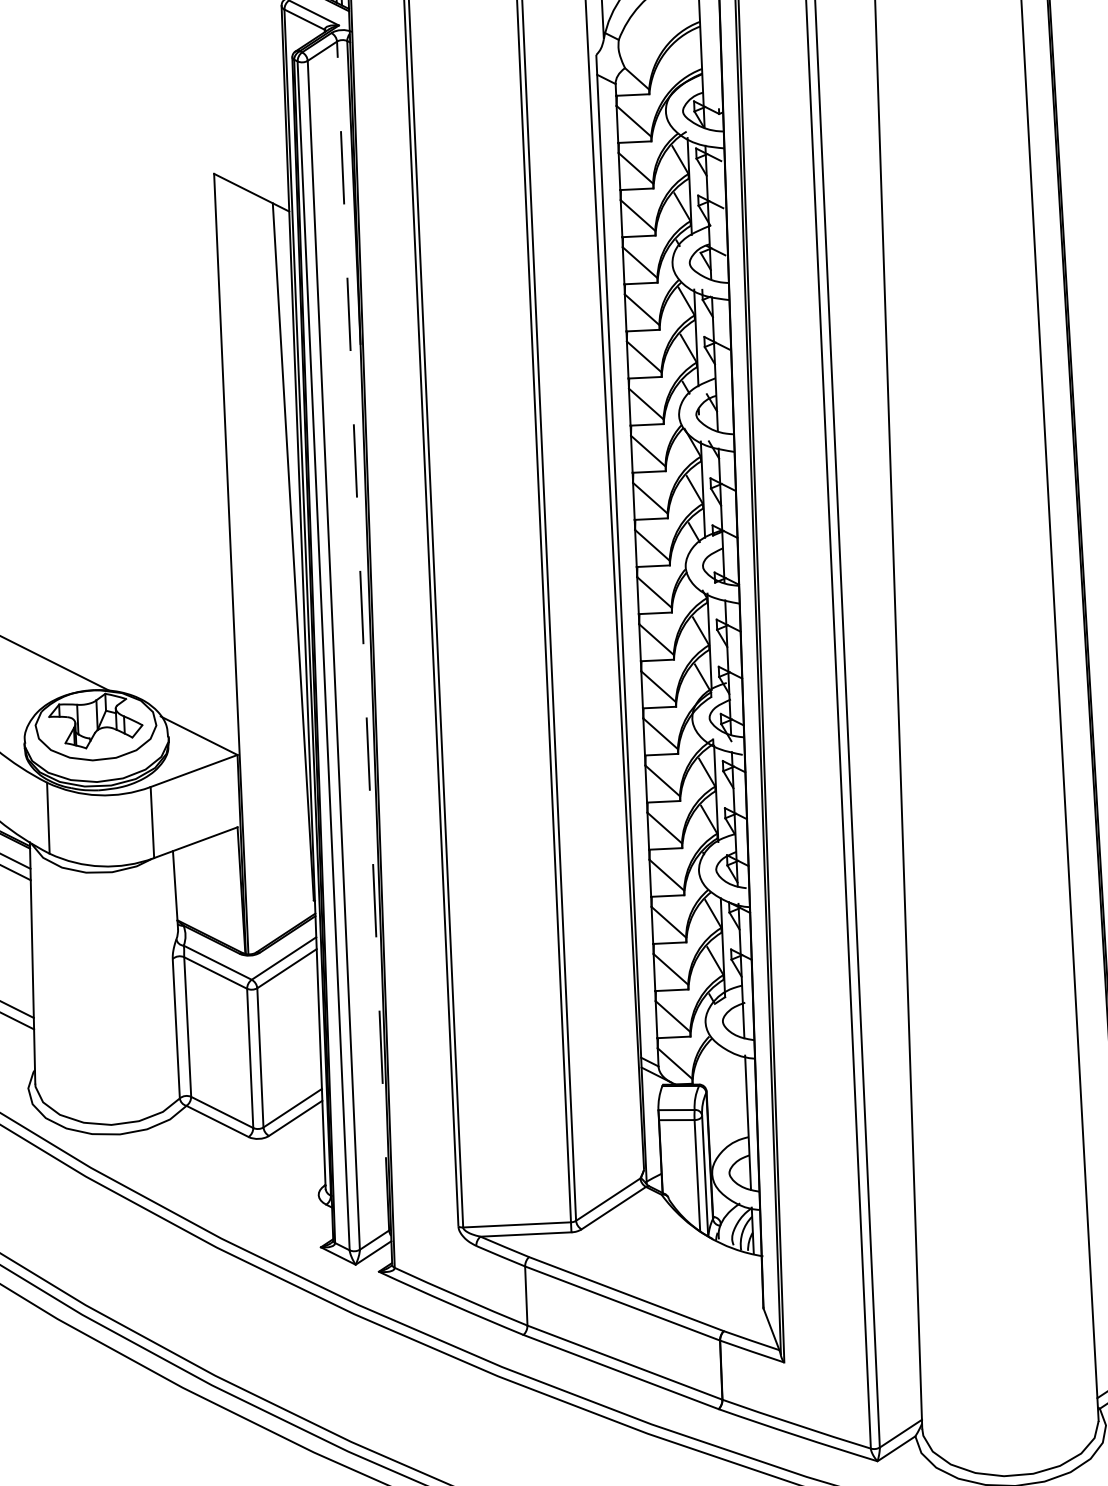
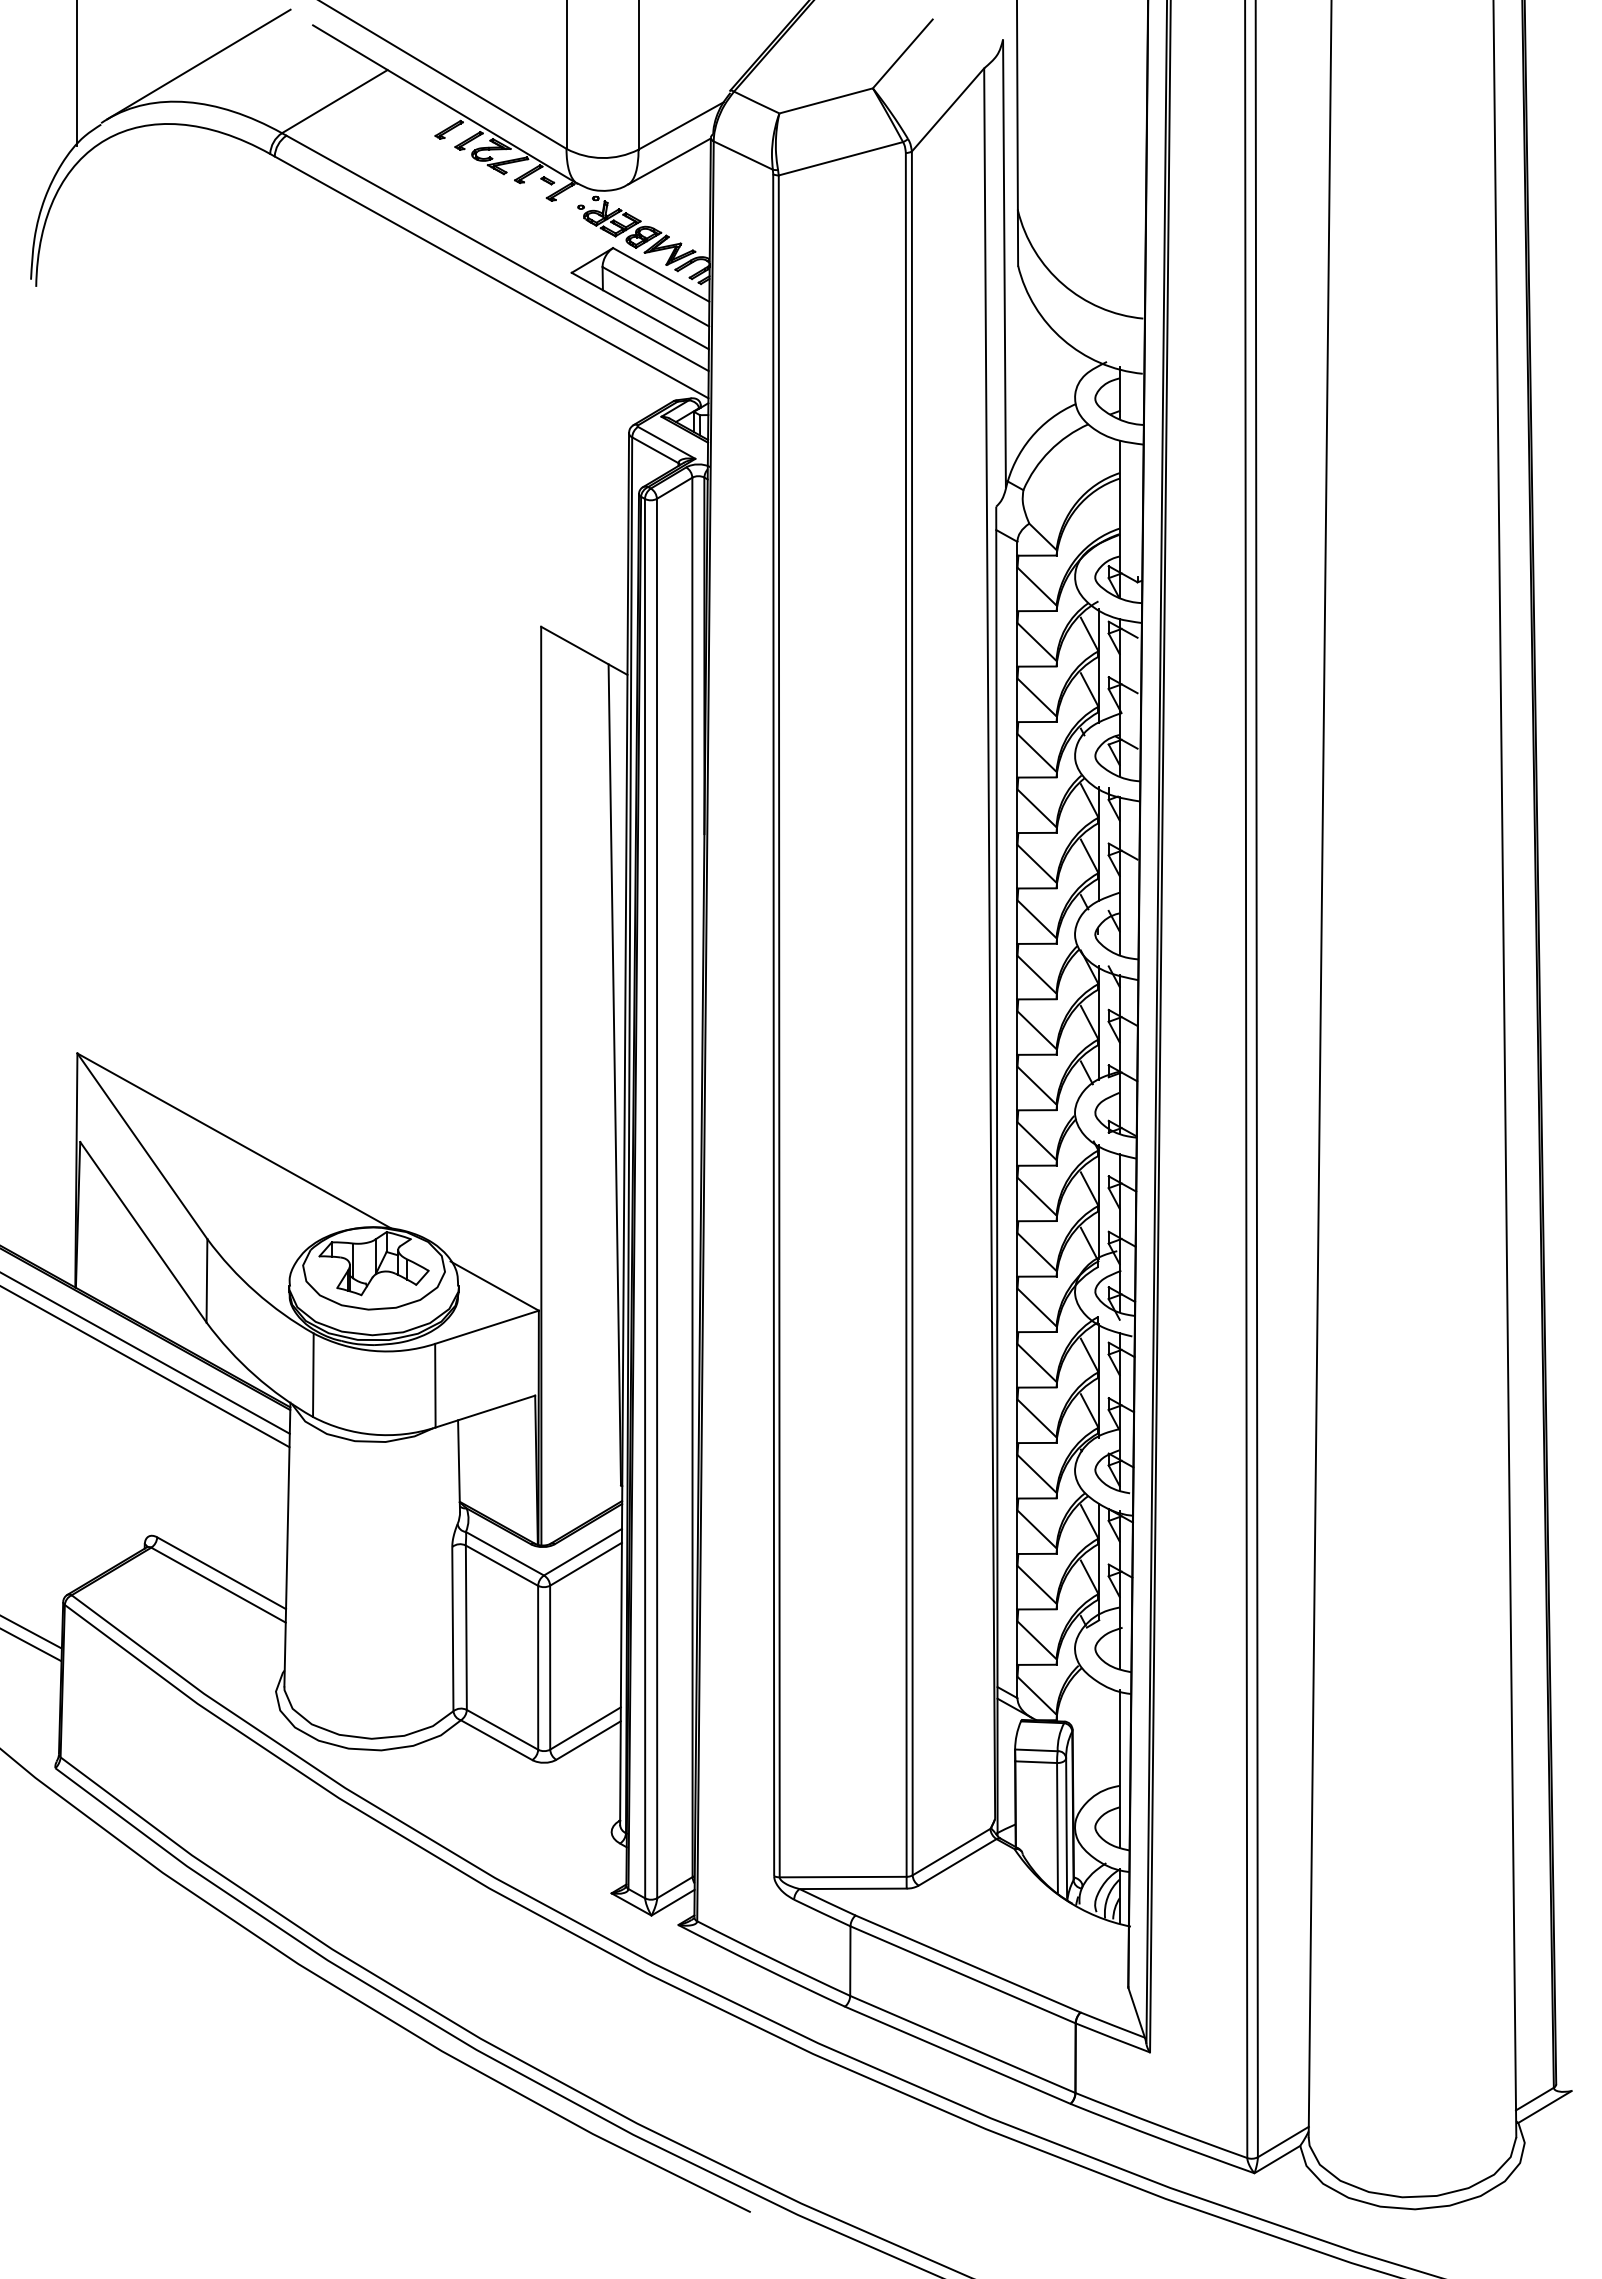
line: (363, 636) -> (692, 1177), dashed -> solid

